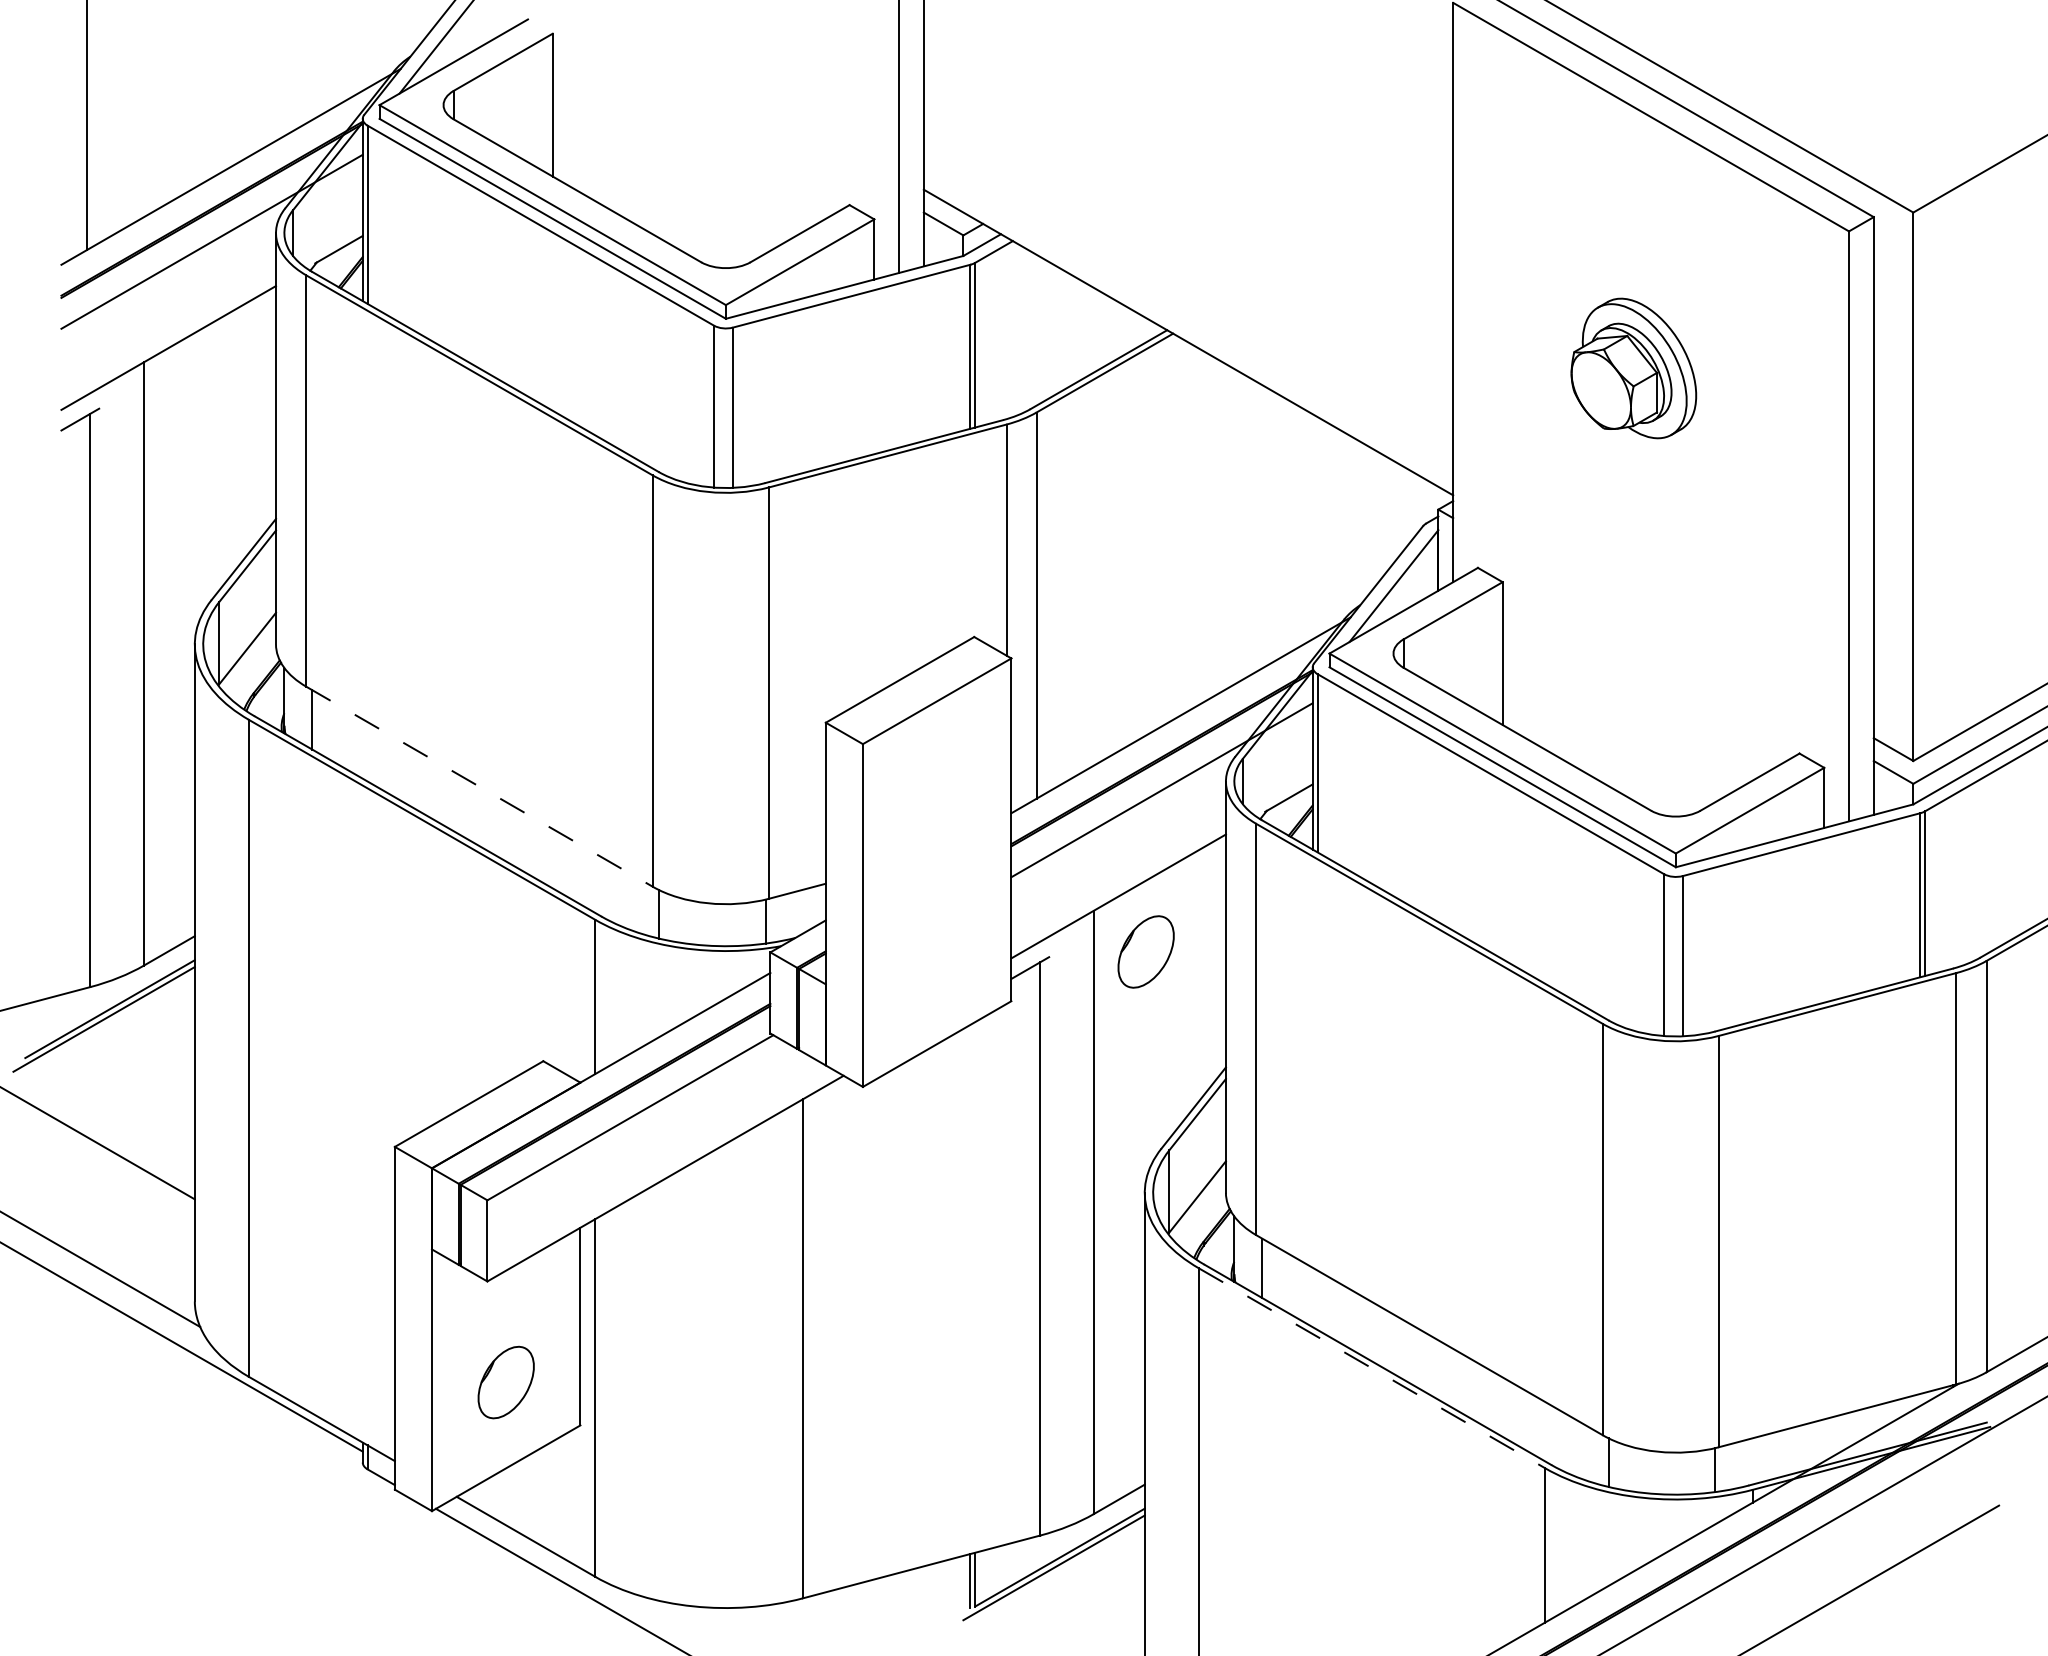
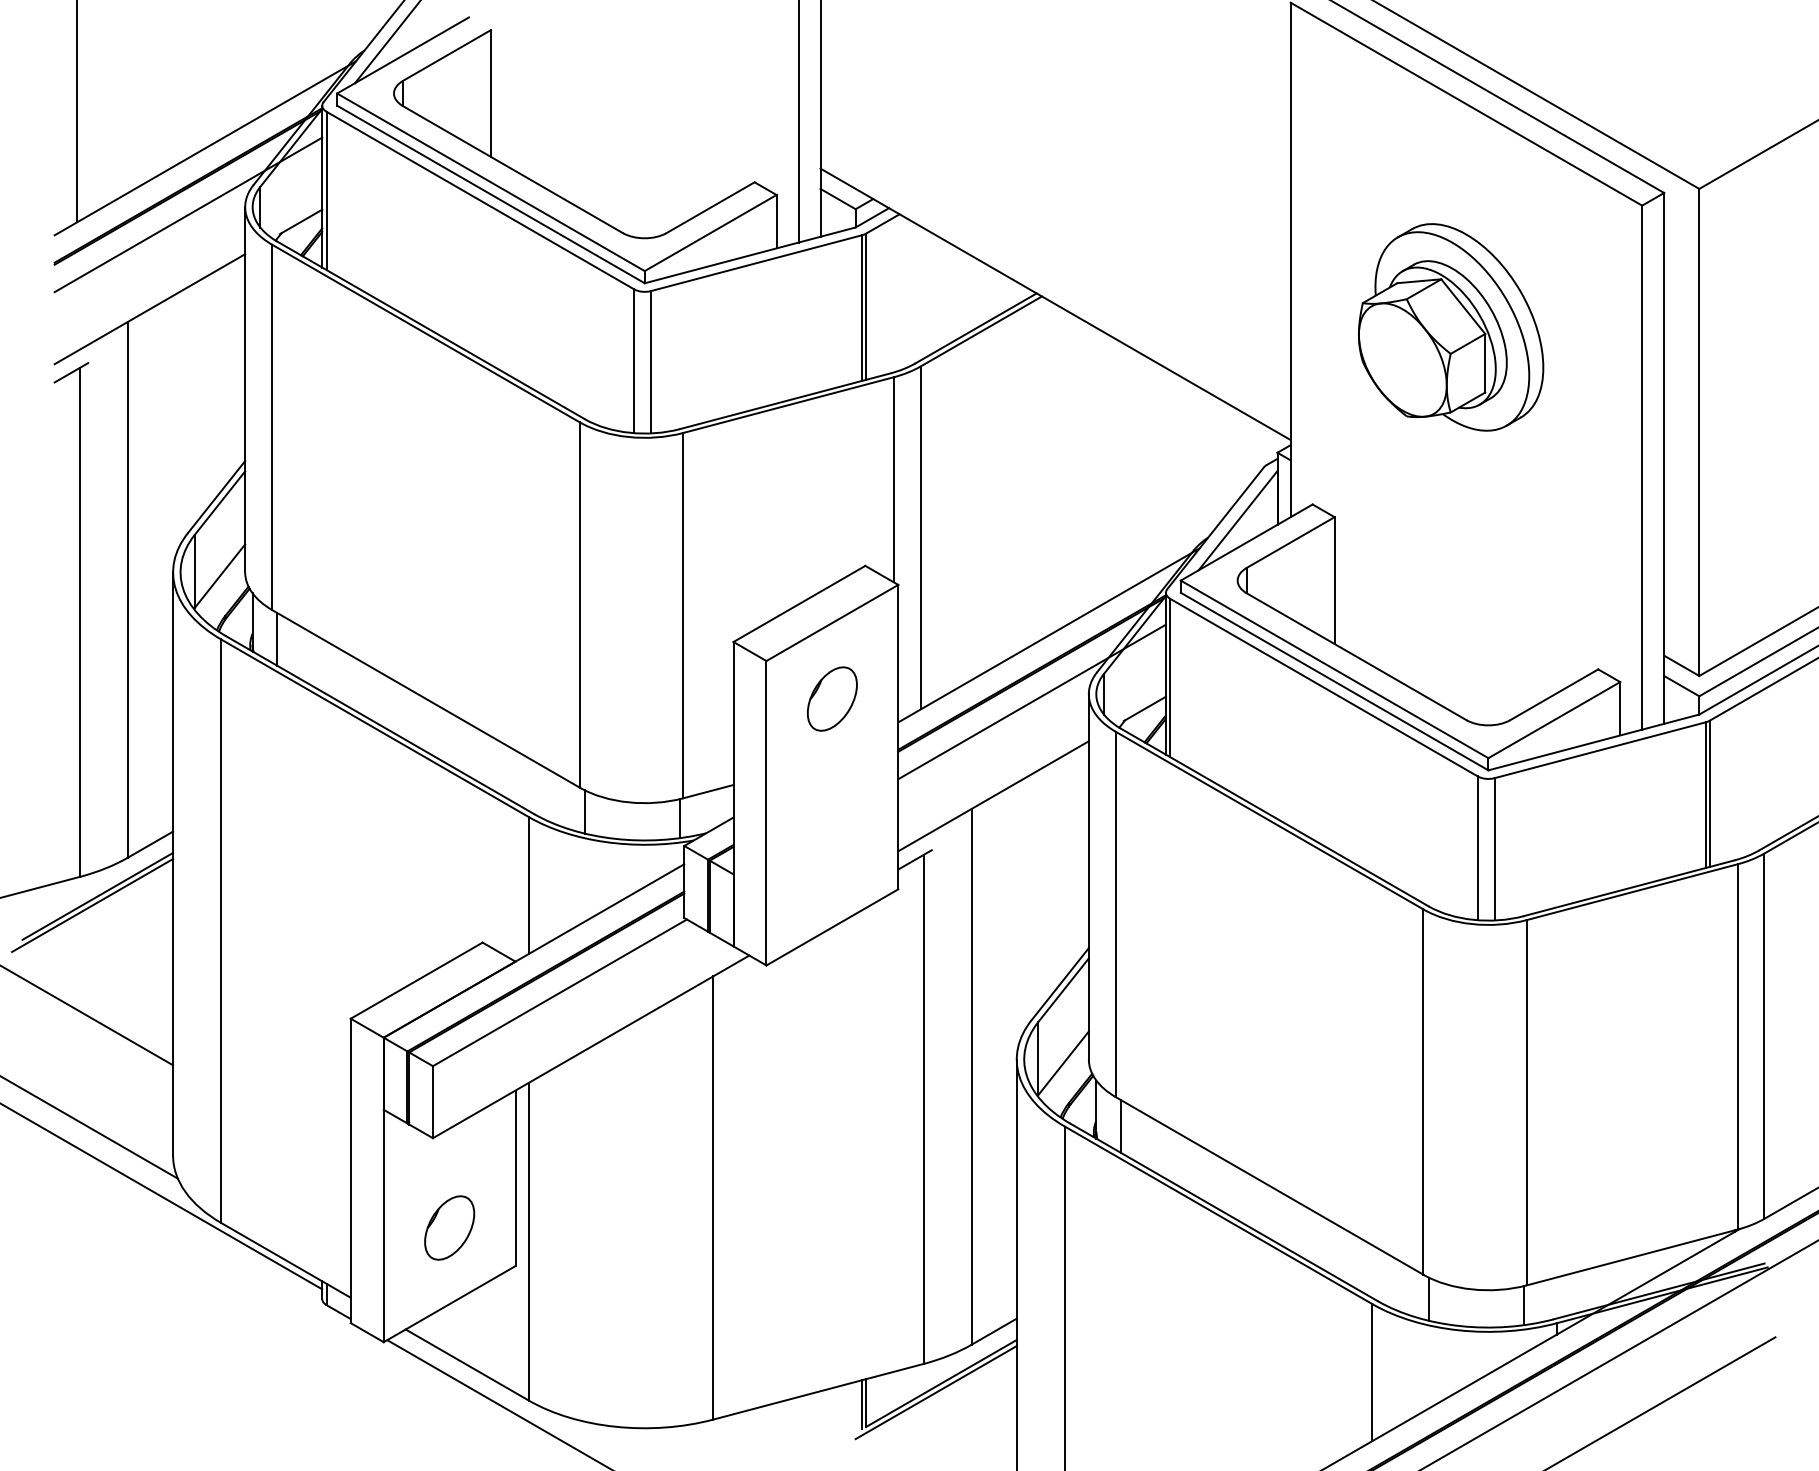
part: (1633, 368) -> (1450, 327), size x1.67
line: (479, 786) -> (425, 698), dashed -> solid
part: (1145, 951) -> (831, 698), moved
line: (1372, 1368) -> (1219, 1215), dashed -> solid

